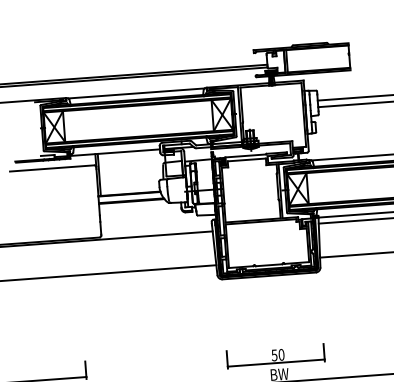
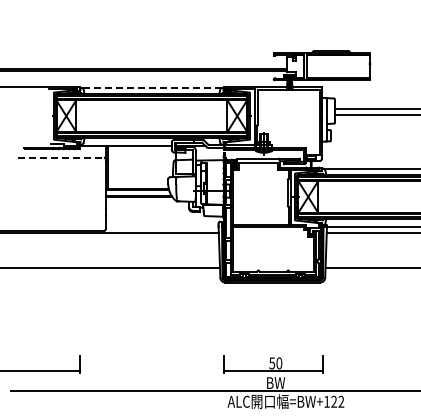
line: (136, 92) -> (152, 87), solid -> dashed
line: (51, 168) -> (60, 157), solid -> dashed

